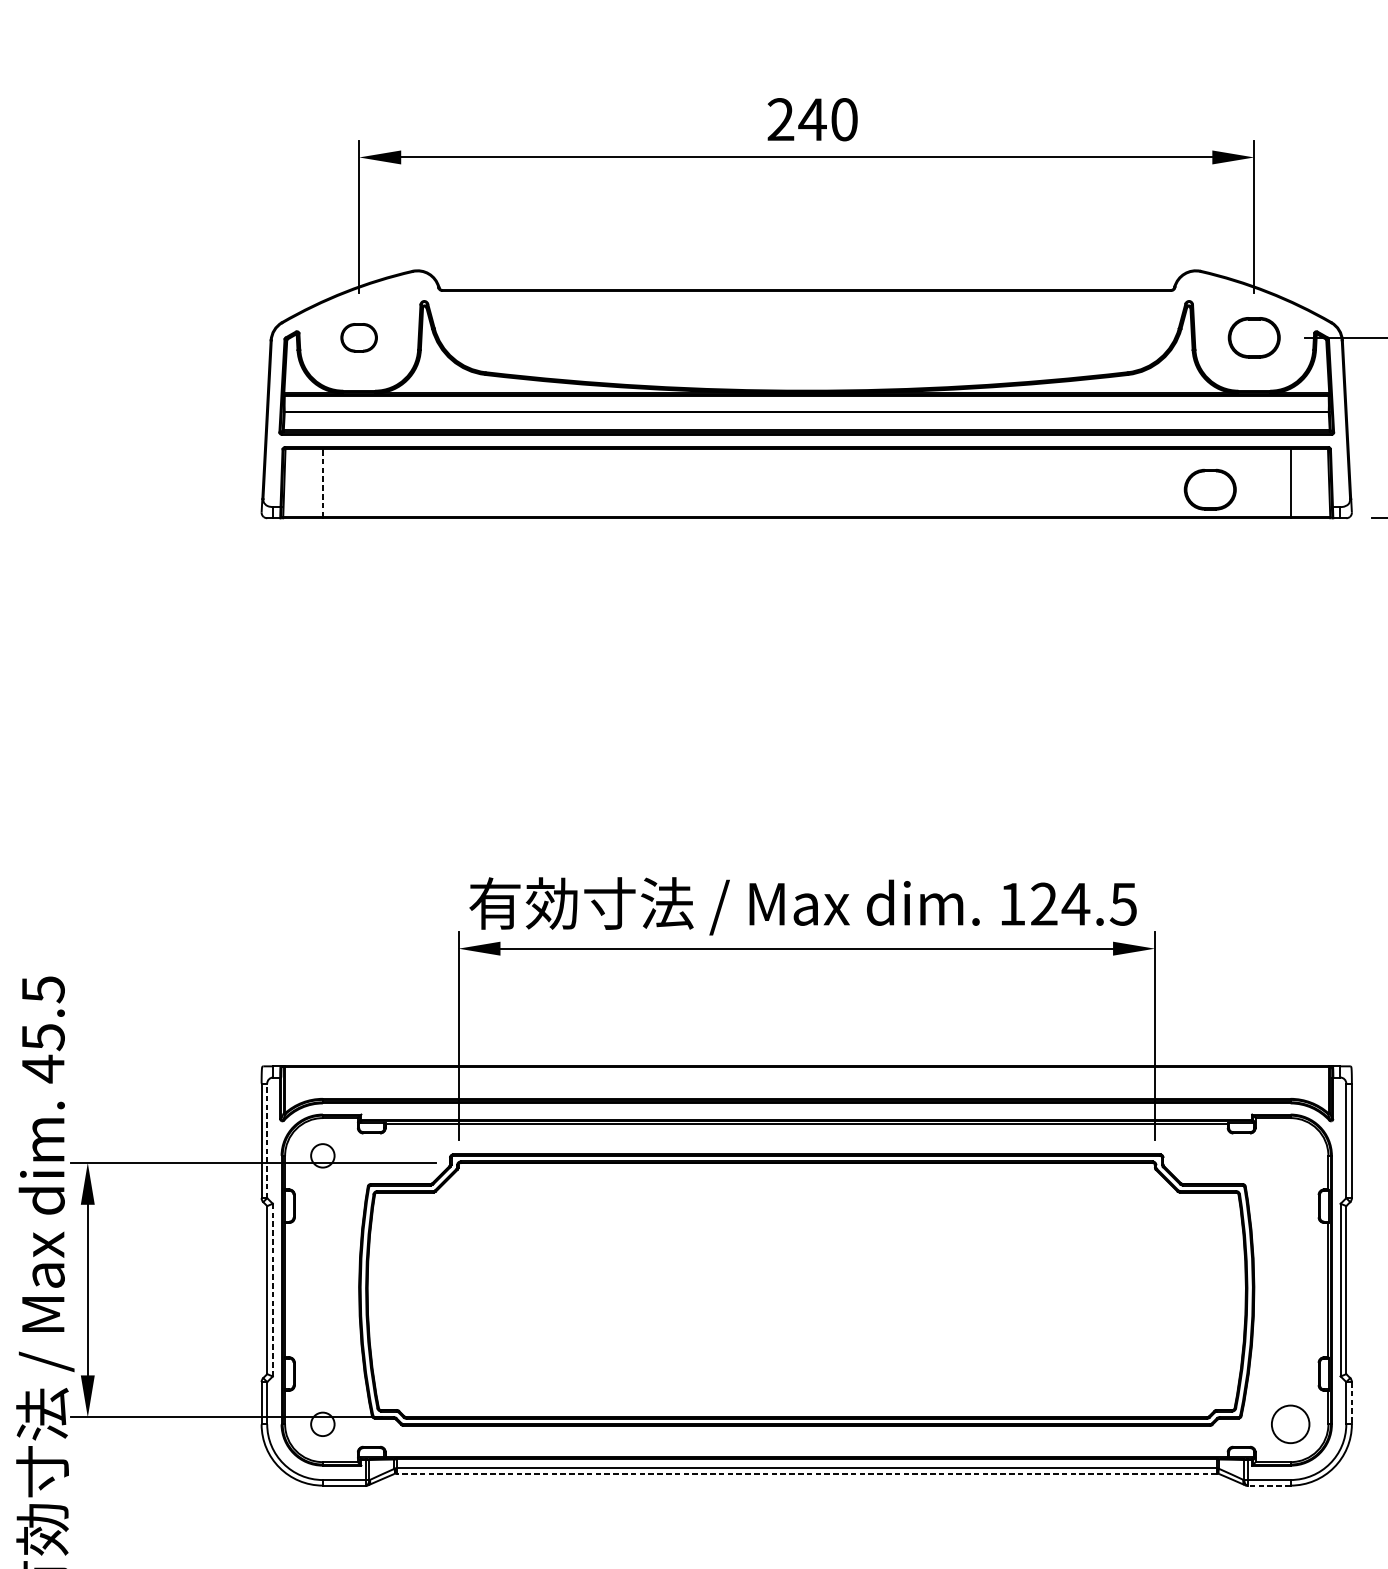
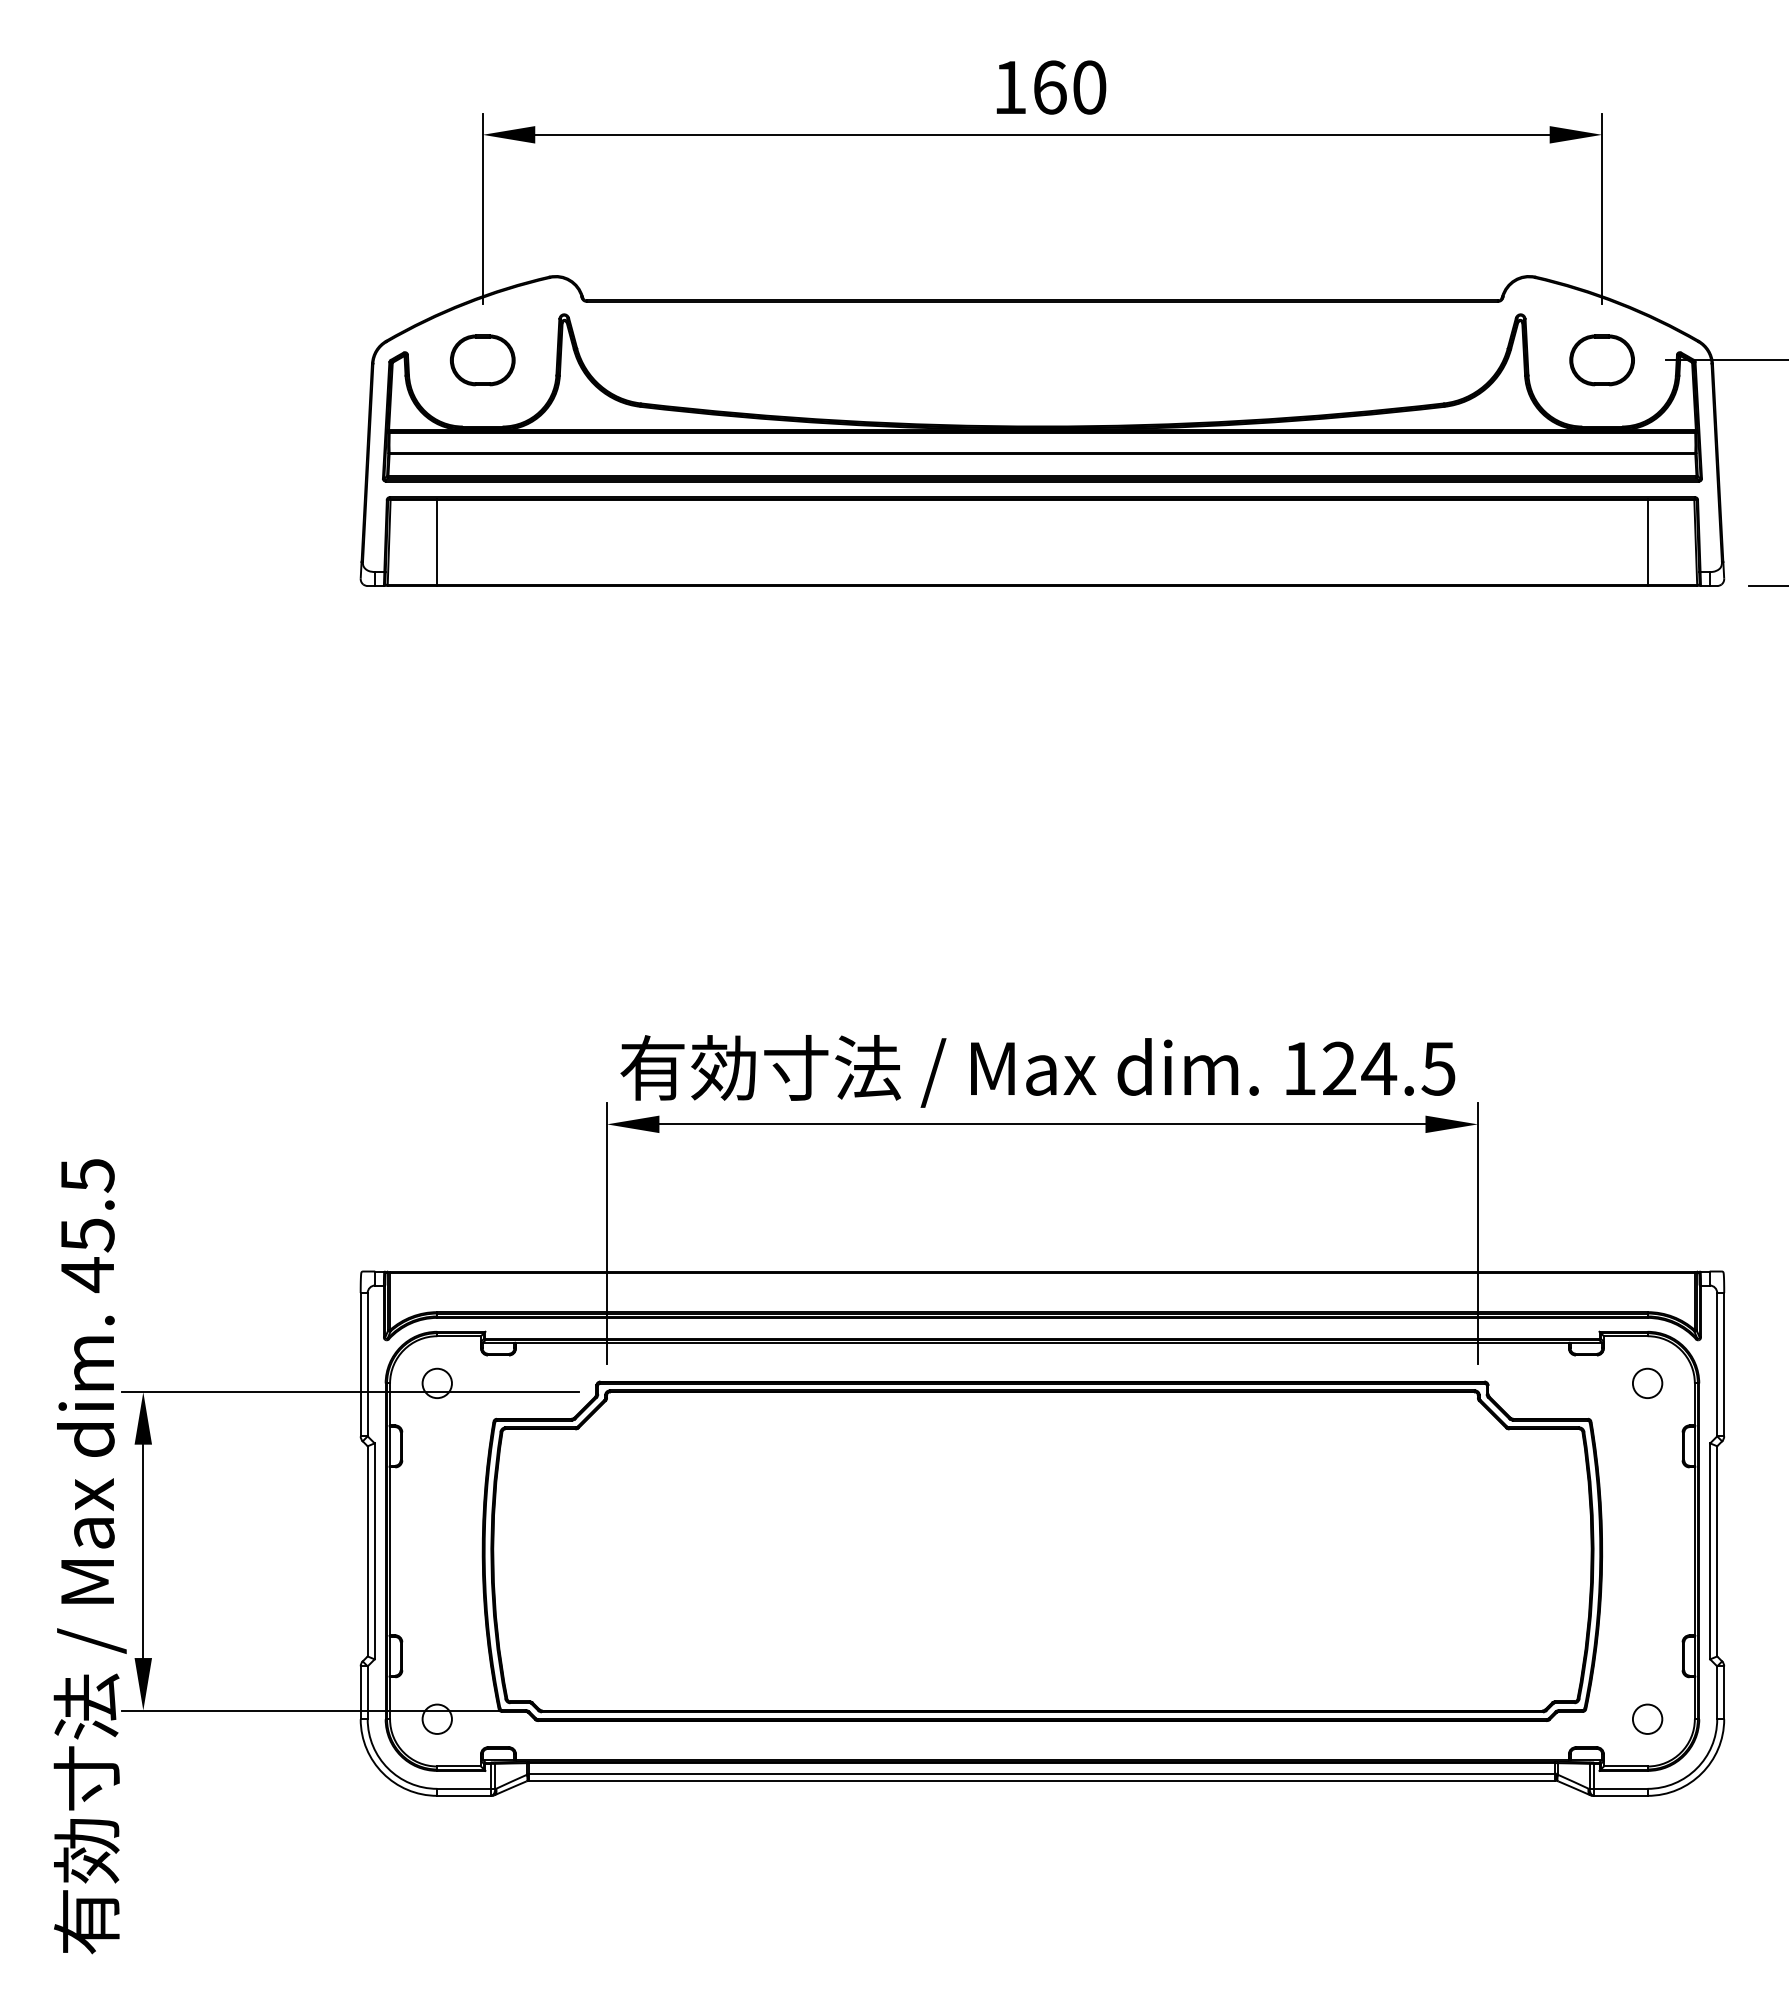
text: (797, 119) -> (1030, 87), 240 -> 160
part: (359, 337) -> (482, 360), size x1.43
line: (323, 482) -> (437, 541), dashed -> solid
part: (1209, 489) -> (1546, 550), removed
line: (267, 1140) -> (367, 1364), dashed -> solid
circle: (1290, 1155) -> (1647, 1382), added
line: (272, 1290) -> (374, 1551), dashed -> solid
line: (1352, 1403) -> (1724, 1693), dashed -> solid
circle: (1290, 1423) -> (1647, 1718), size x0.62
line: (805, 1473) -> (1041, 1780), dashed -> solid
line: (1268, 1485) -> (1620, 1795), dashed -> solid

